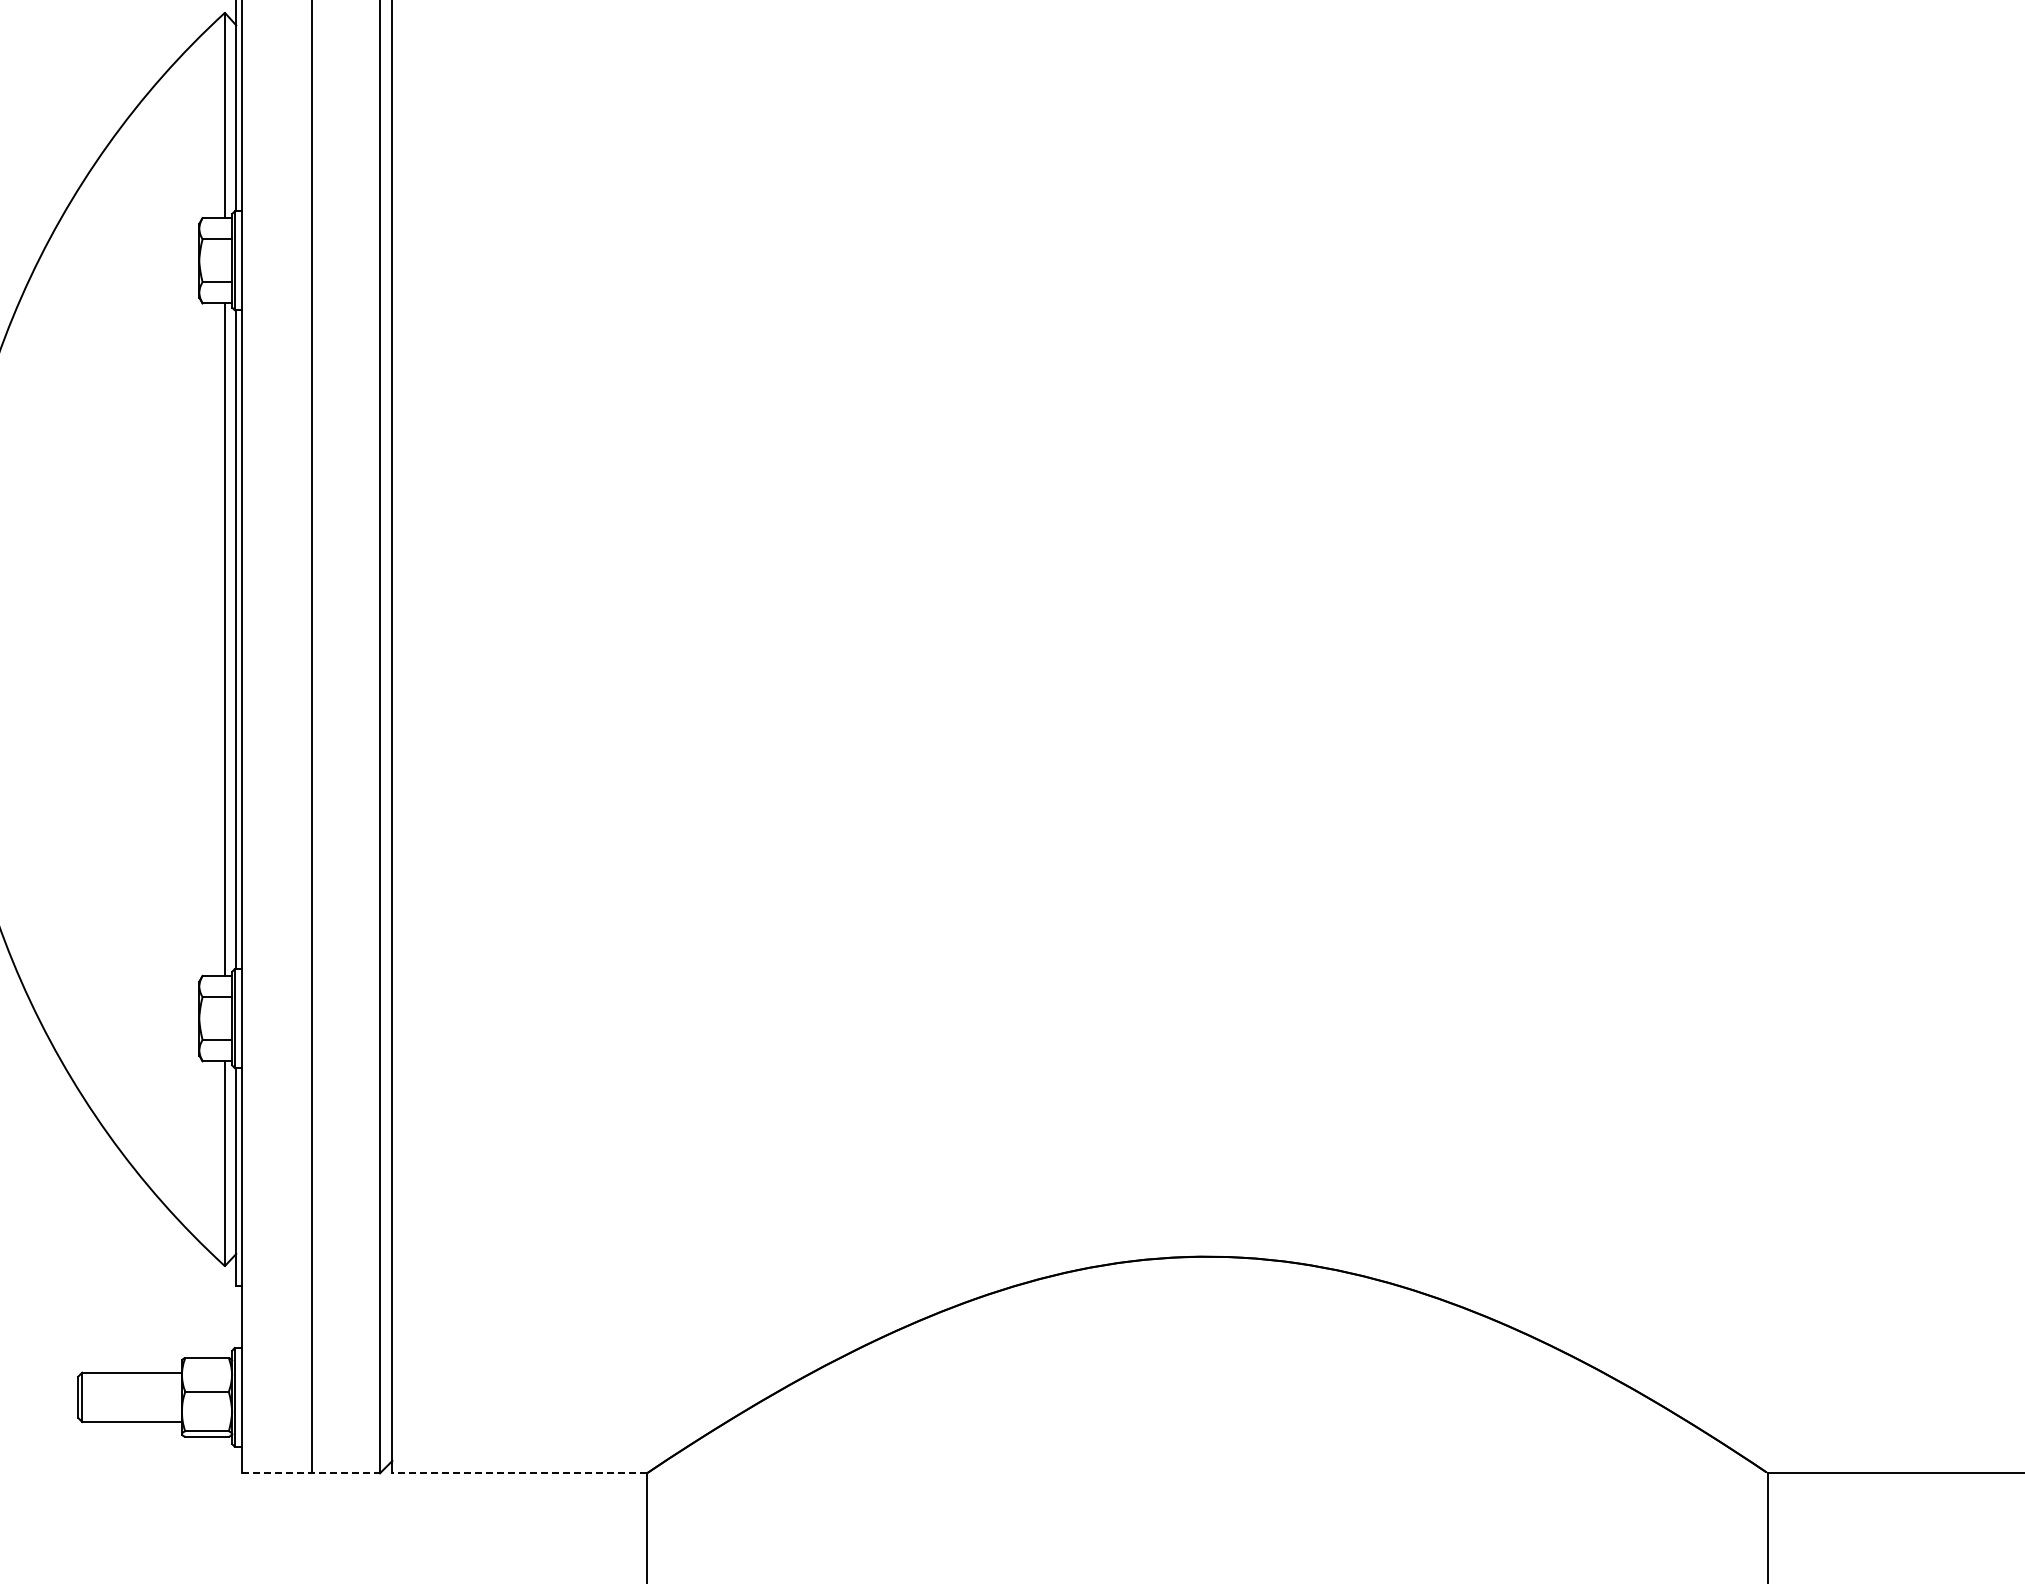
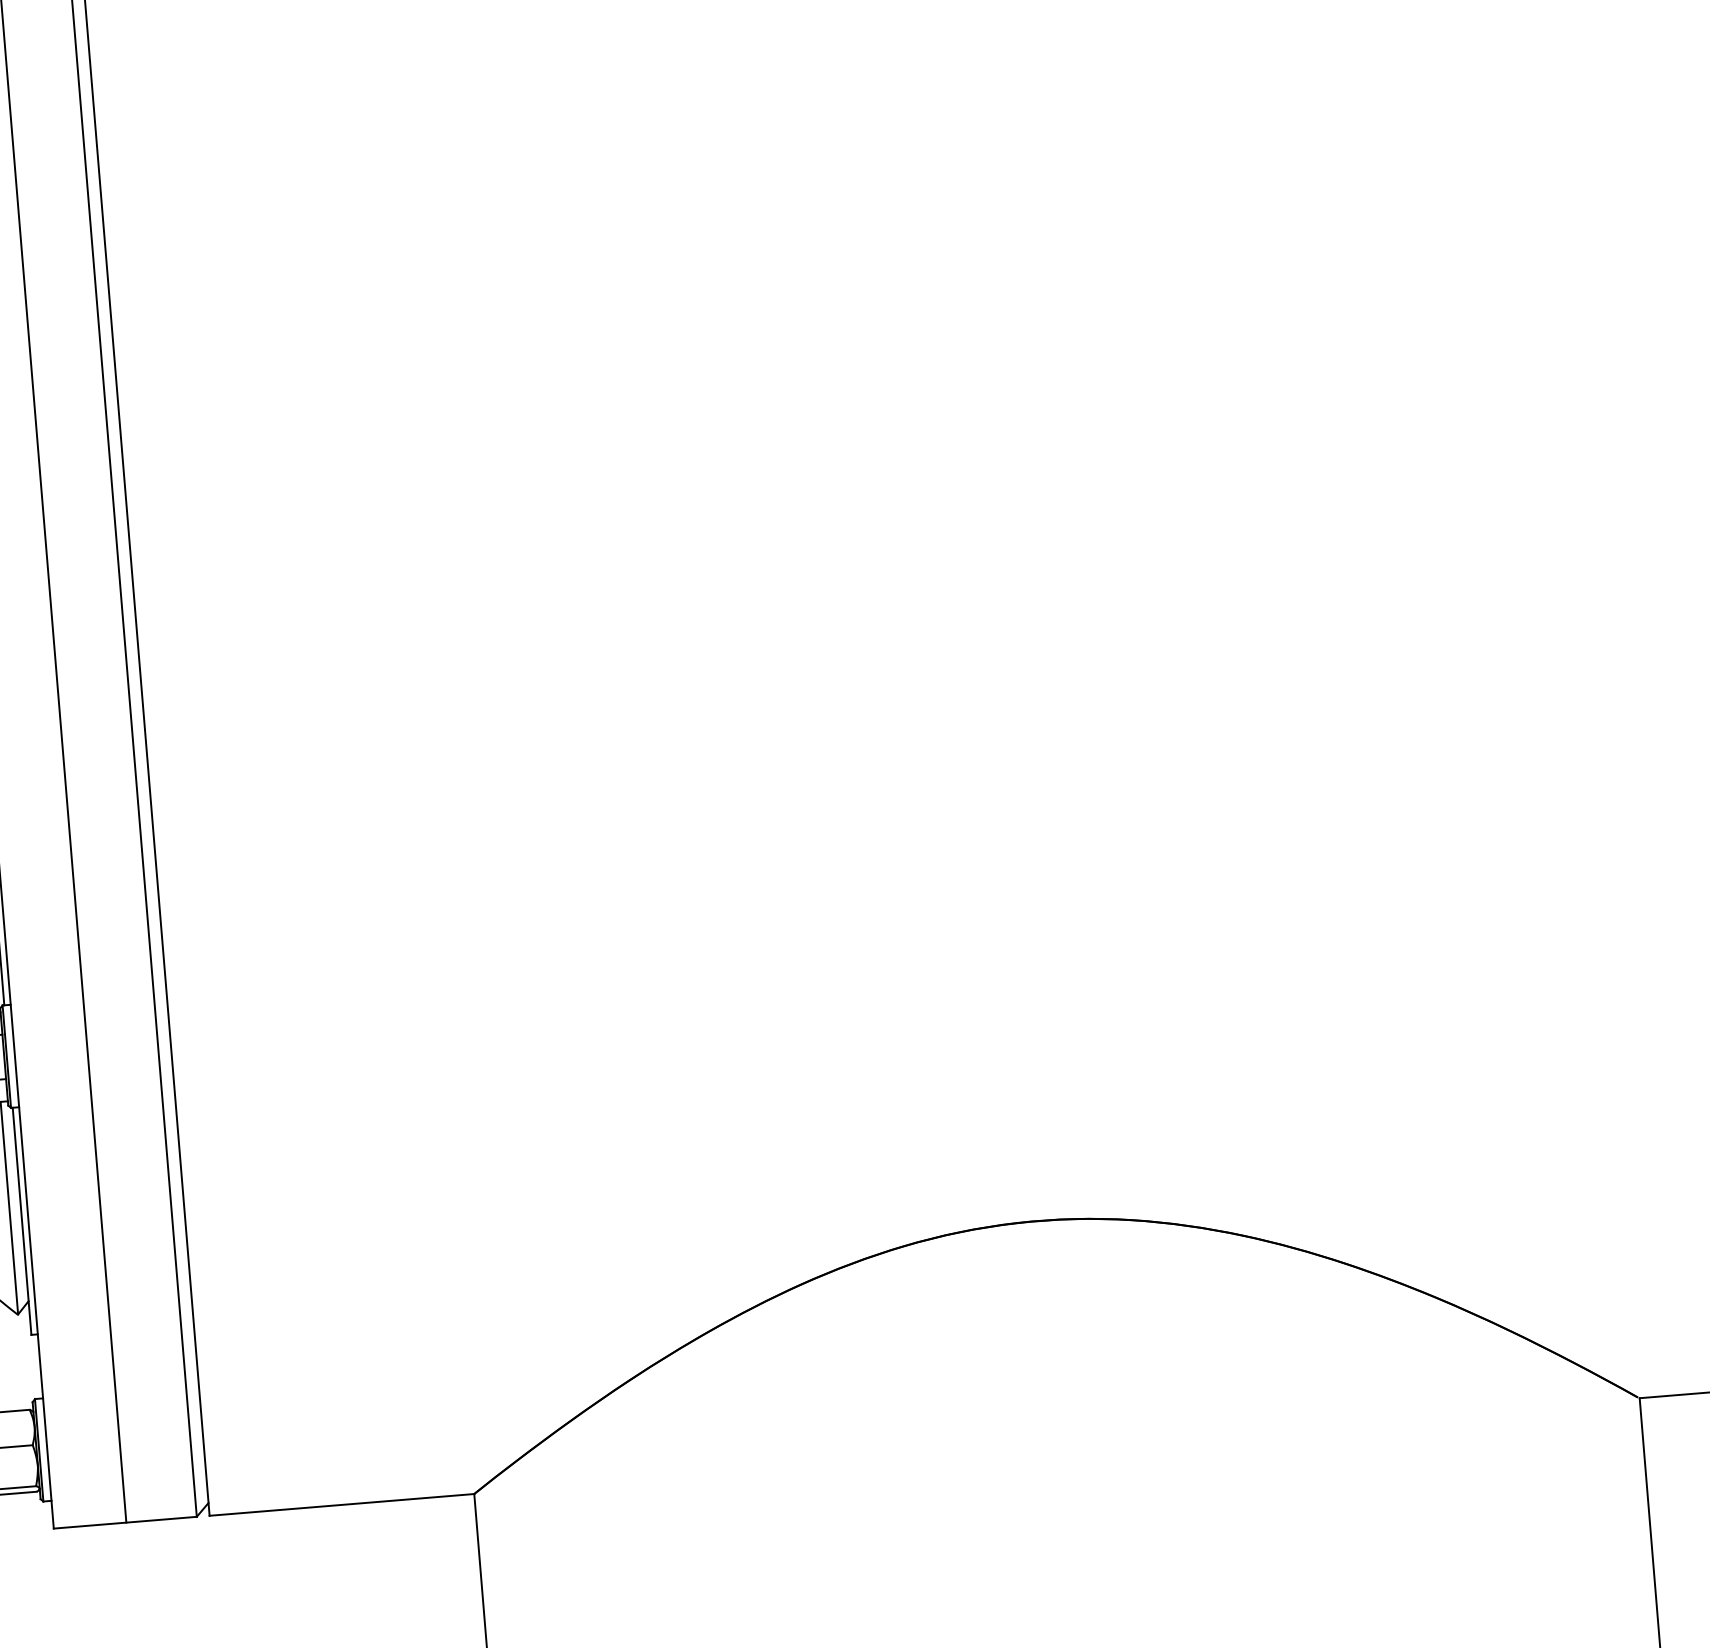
line: (311, 1473) -> (125, 1522), dashed -> solid
line: (519, 1473) -> (341, 1505), dashed -> solid

